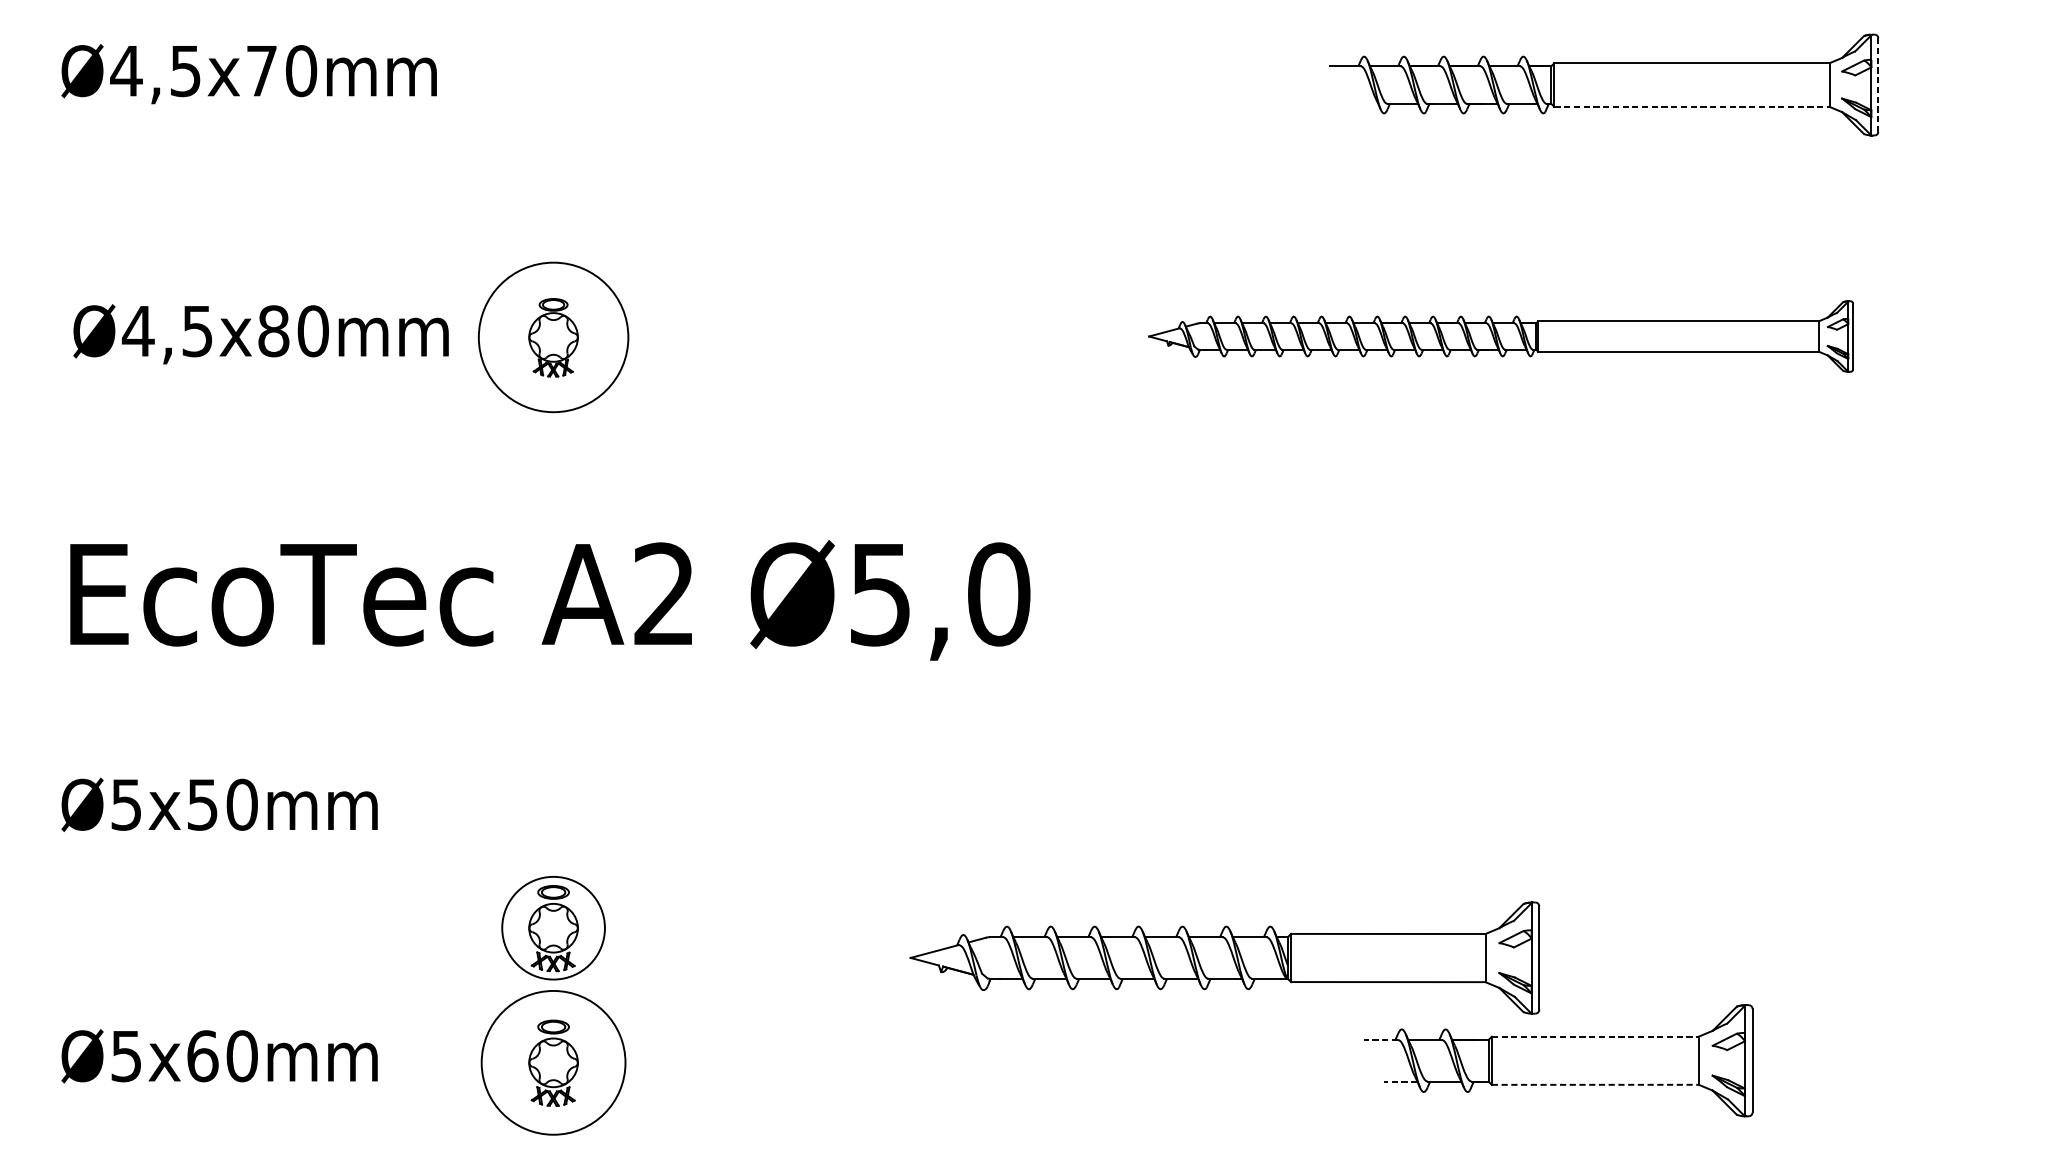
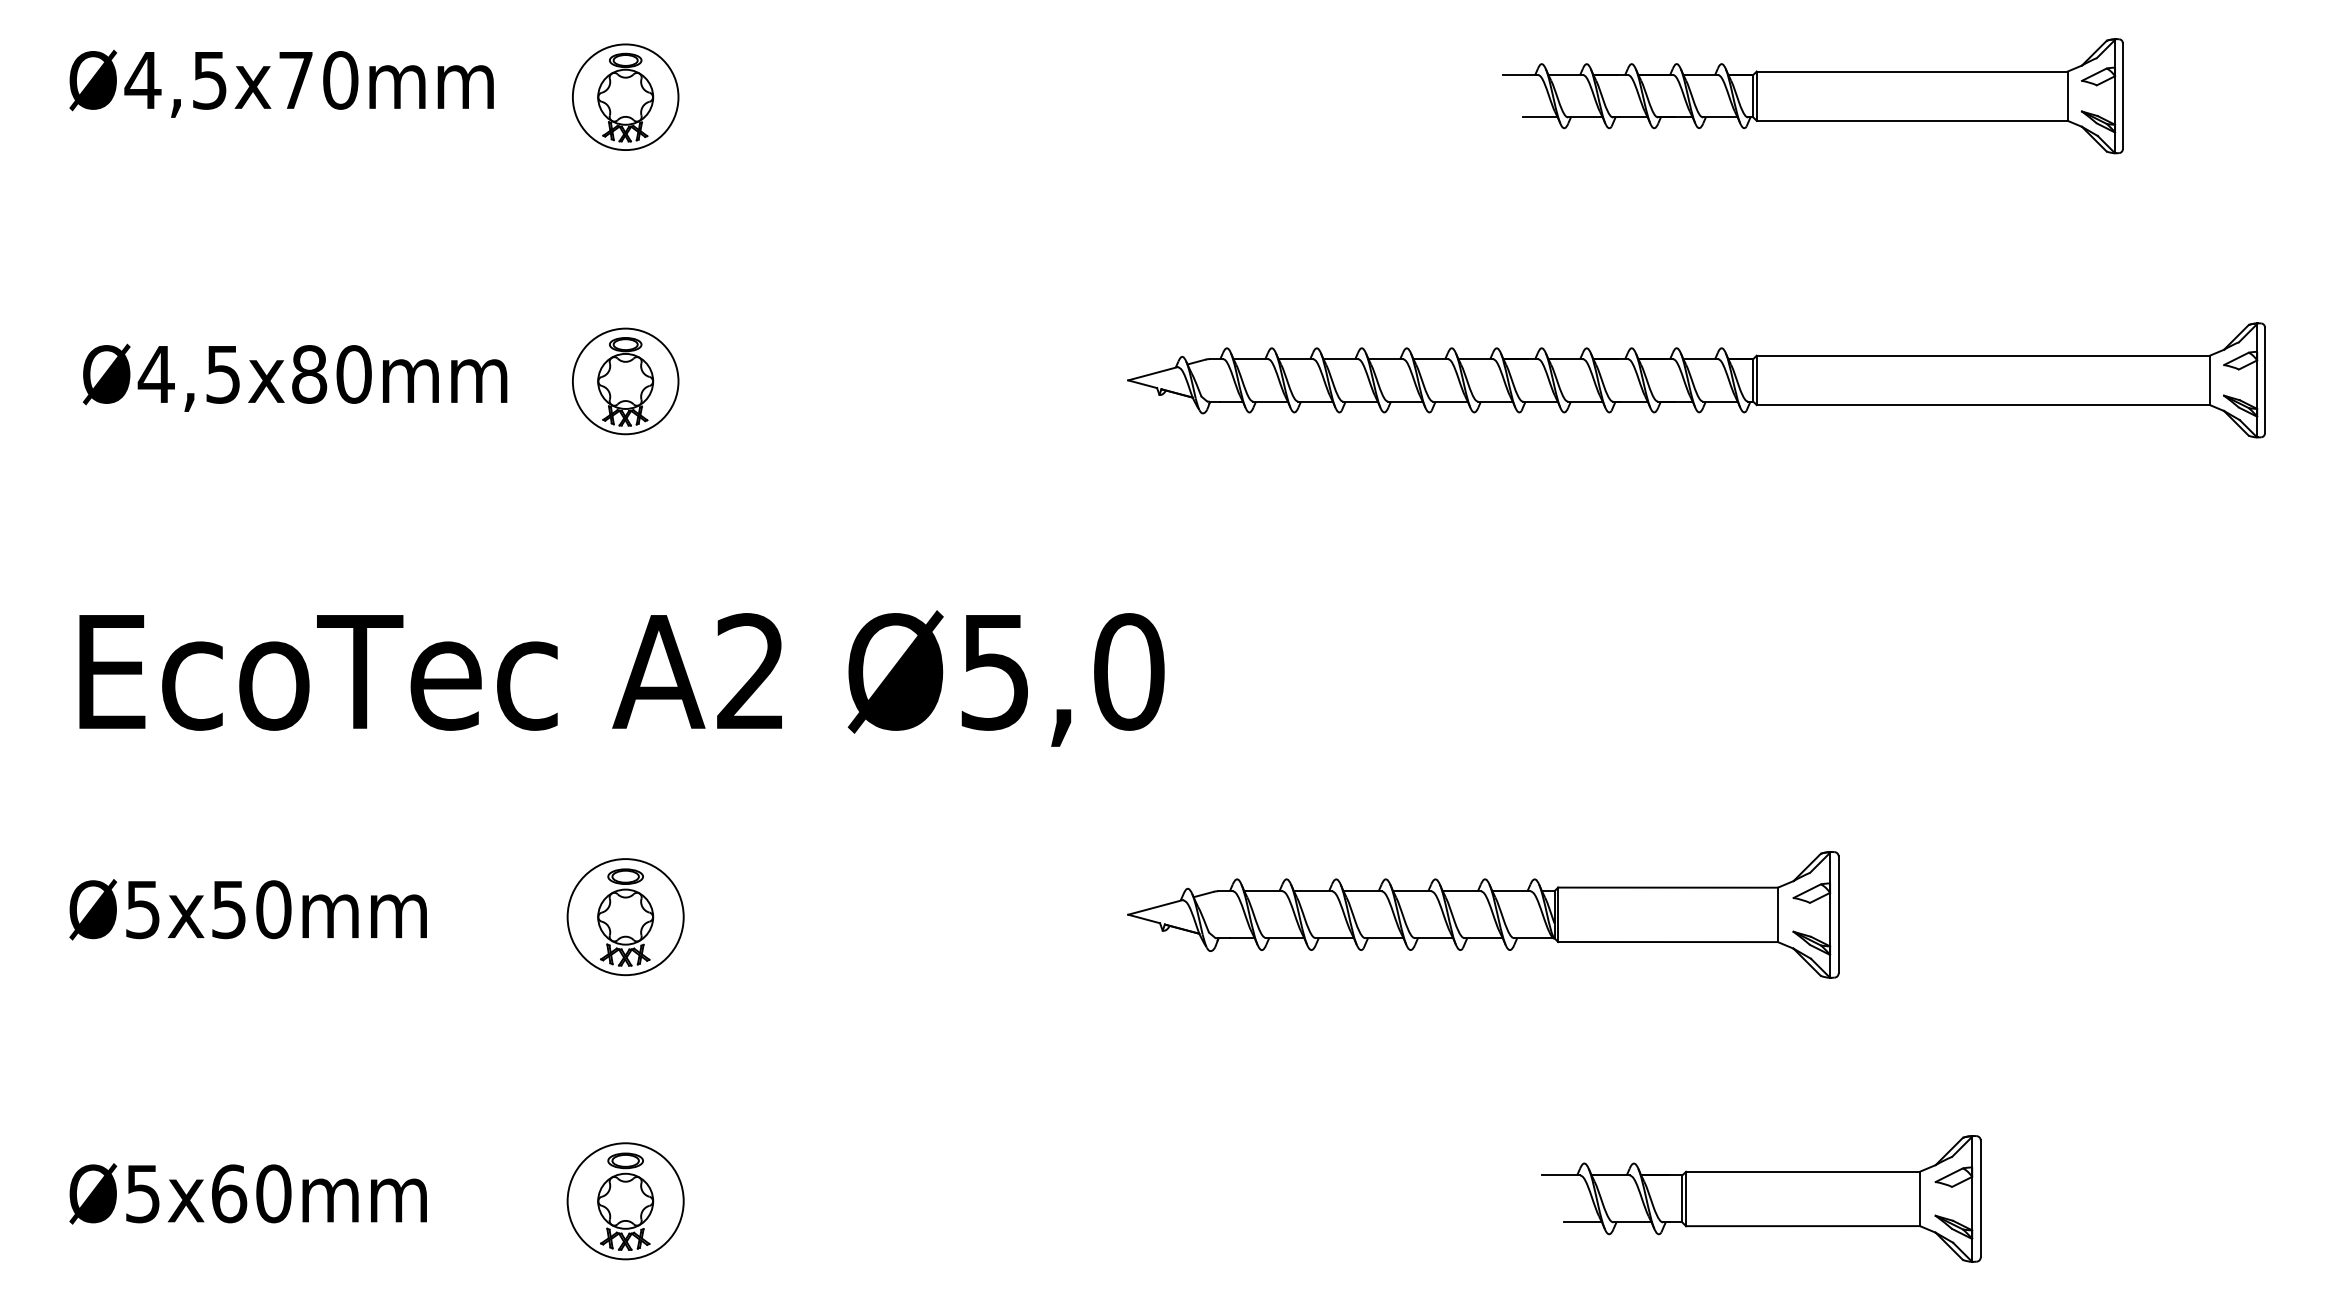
part: (553, 85) -> (625, 96), added
line: (1877, 85) -> (2122, 96), dashed -> solid
line: (1363, 103) -> (1540, 117), added
line: (1692, 106) -> (1912, 120), dashed -> solid
part: (1501, 336) -> (1696, 380), size x1.43
circle: (553, 337) -> (625, 381), size x0.62
part: (553, 928) -> (625, 917), moved
part: (1225, 957) -> (1483, 914), moved
line: (1595, 1036) -> (1803, 1171), dashed -> solid
line: (1381, 1040) -> (1561, 1175), dashed -> solid
circle: (553, 1063) -> (625, 1201), size x0.71
line: (1400, 1081) -> (1582, 1222), dashed -> solid
line: (1595, 1085) -> (1803, 1226), dashed -> solid

